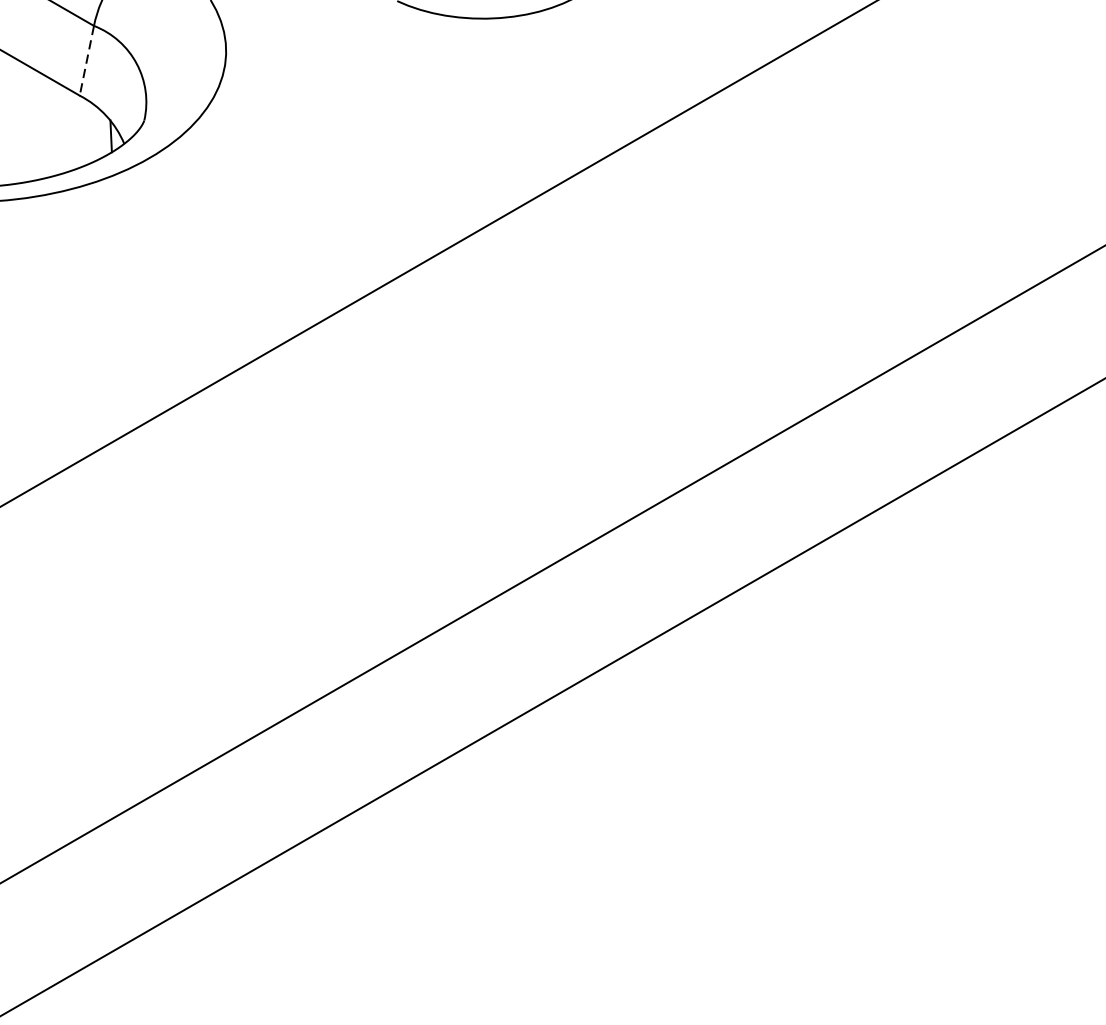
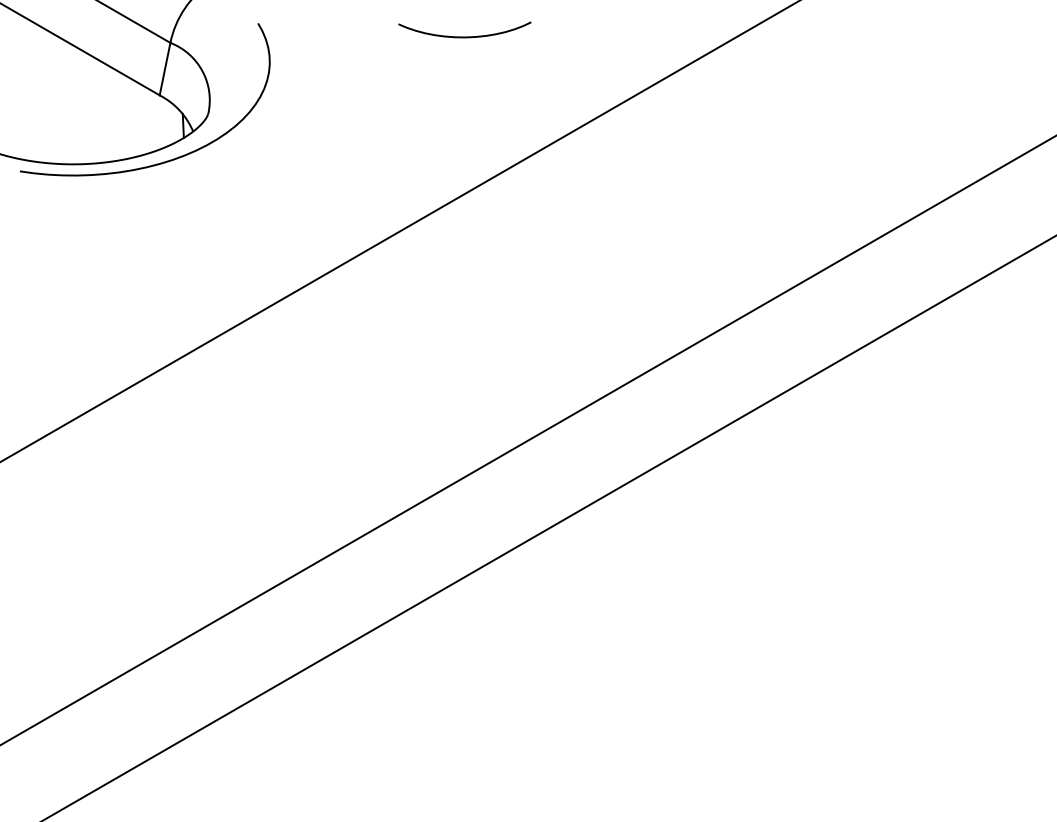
line: (87, 61) -> (165, 69), dashed -> solid

